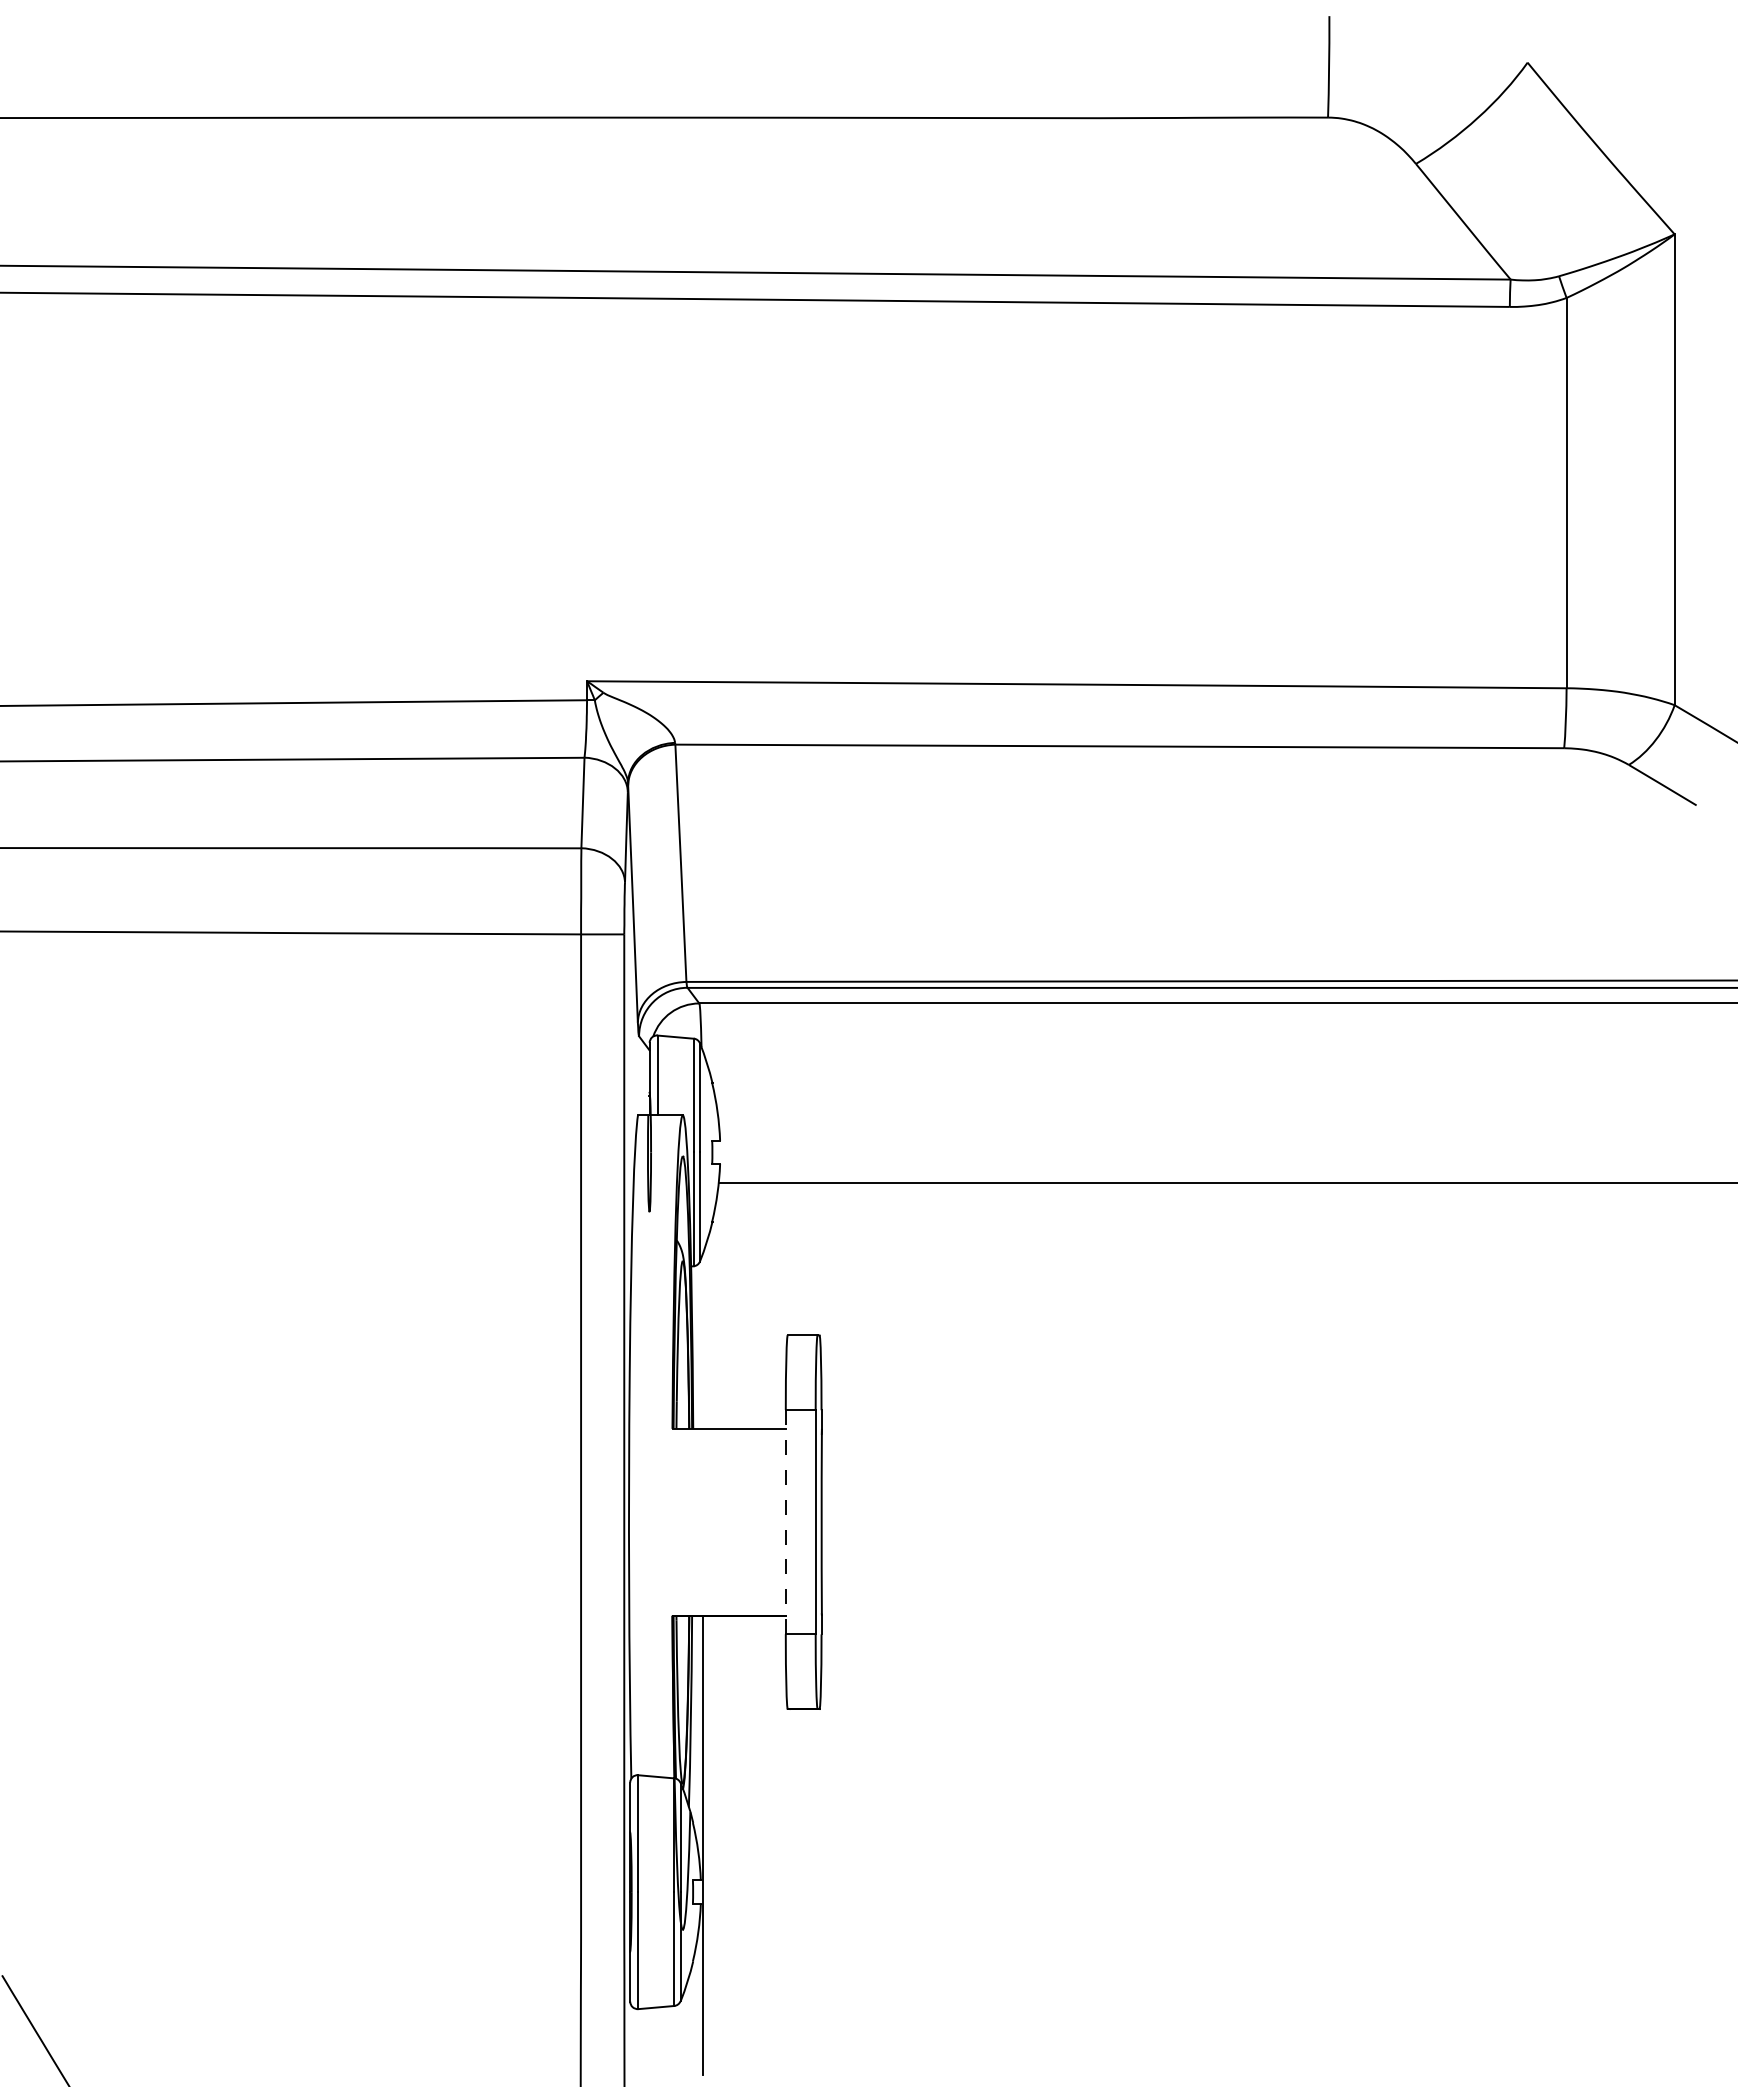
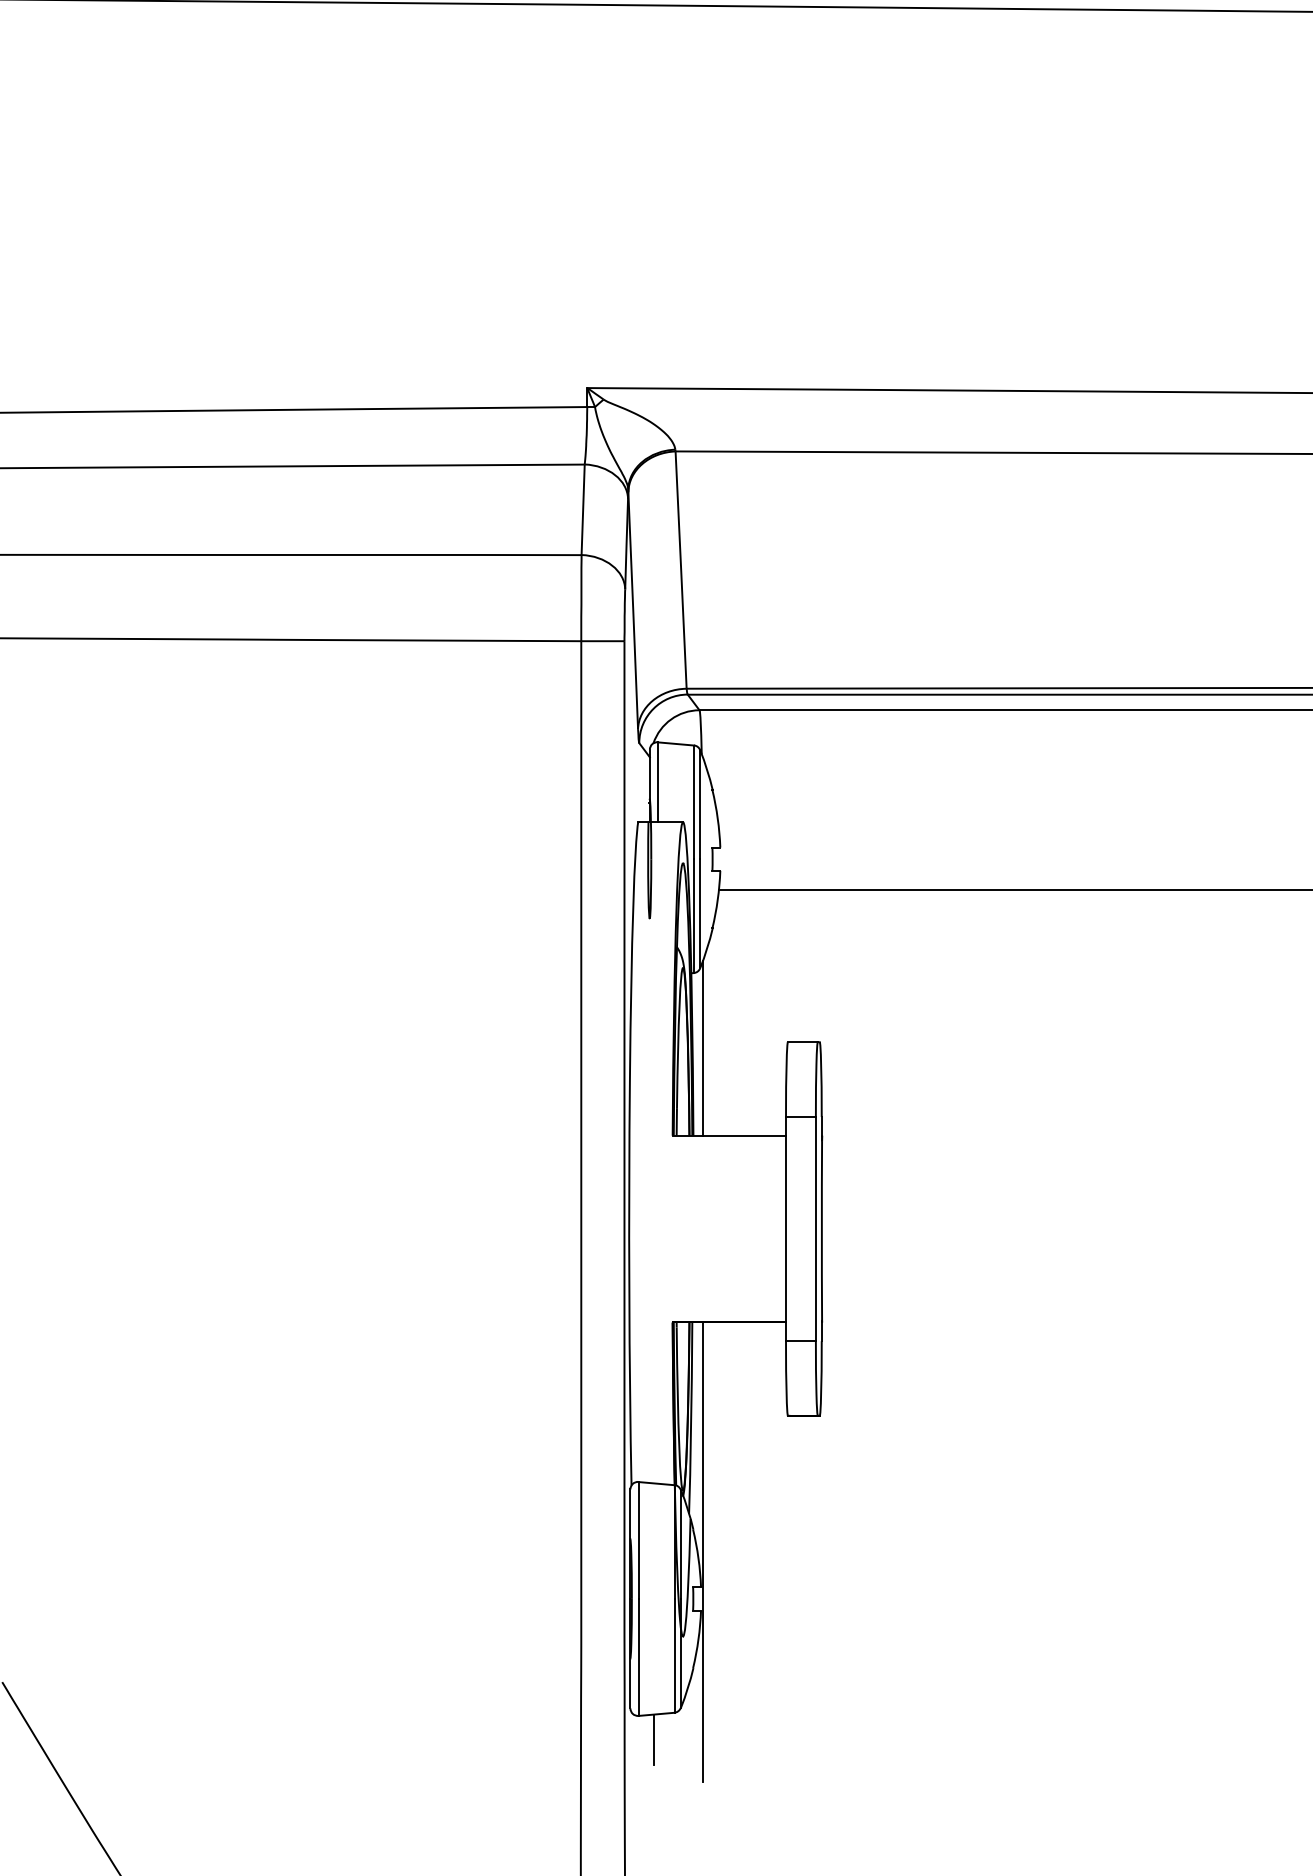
line: (702, 1341) -> (702, 1048), added
line: (785, 1522) -> (785, 1229), dashed -> solid
line: (654, 2032) -> (654, 1739), added

